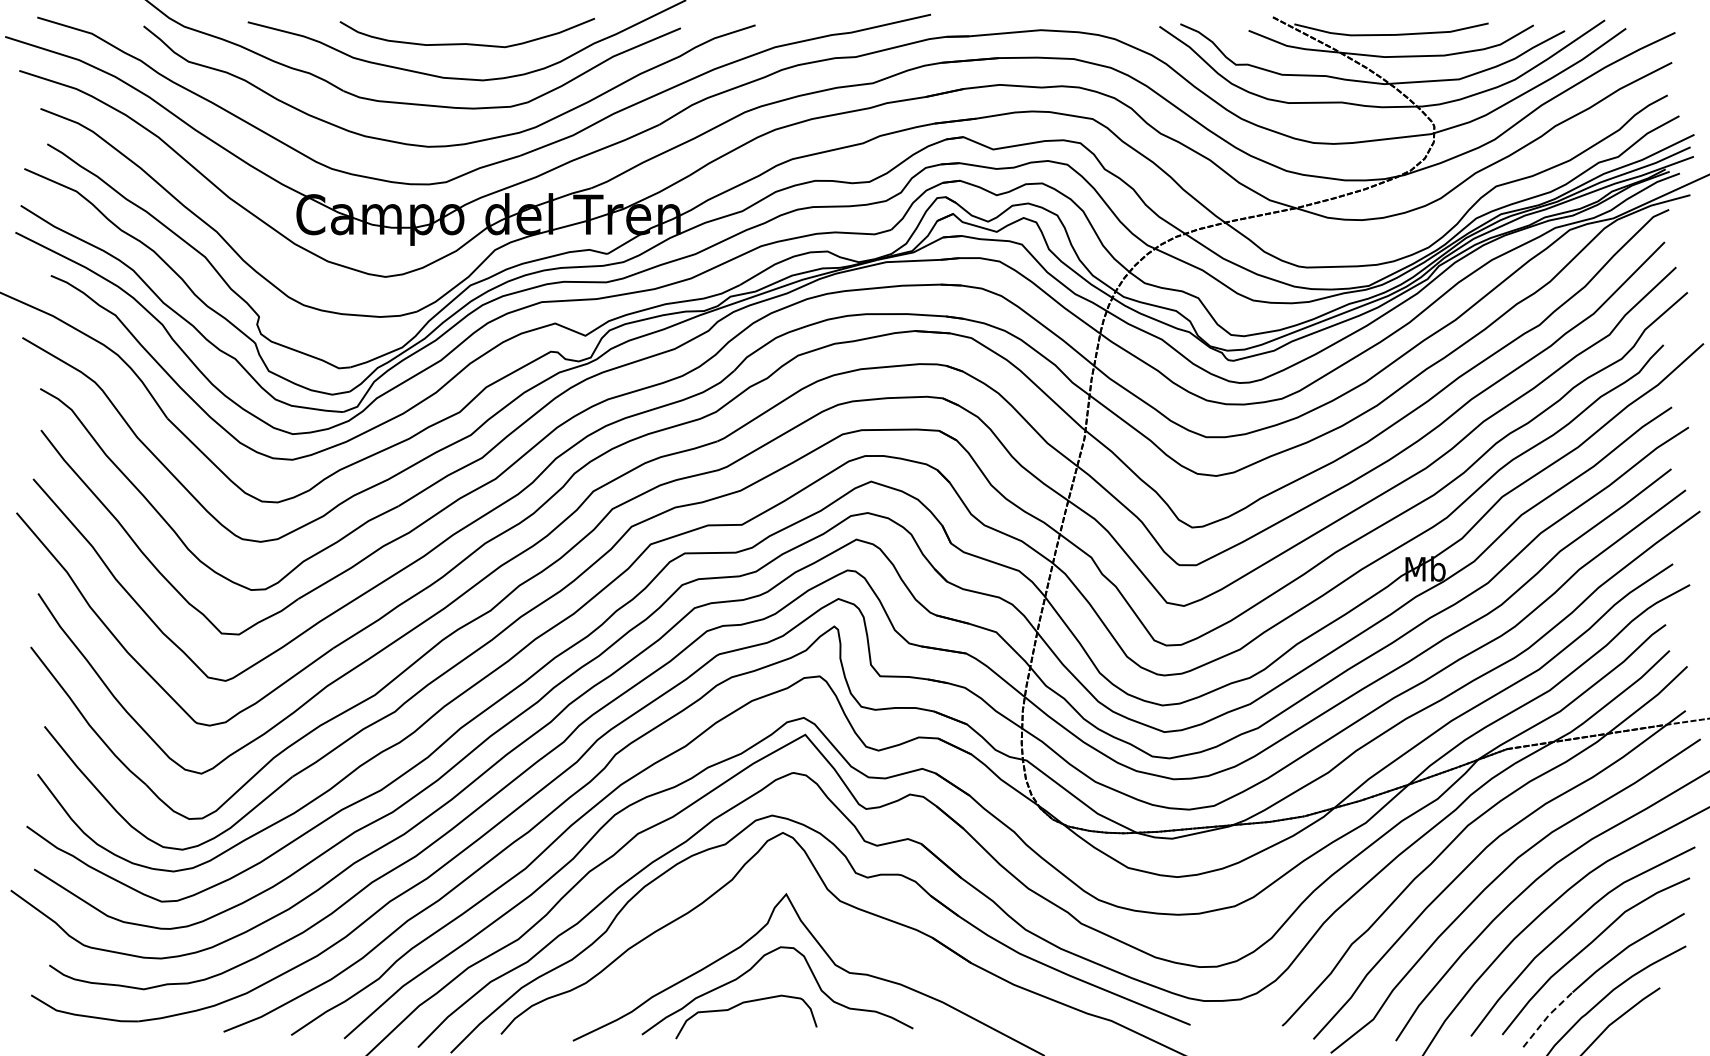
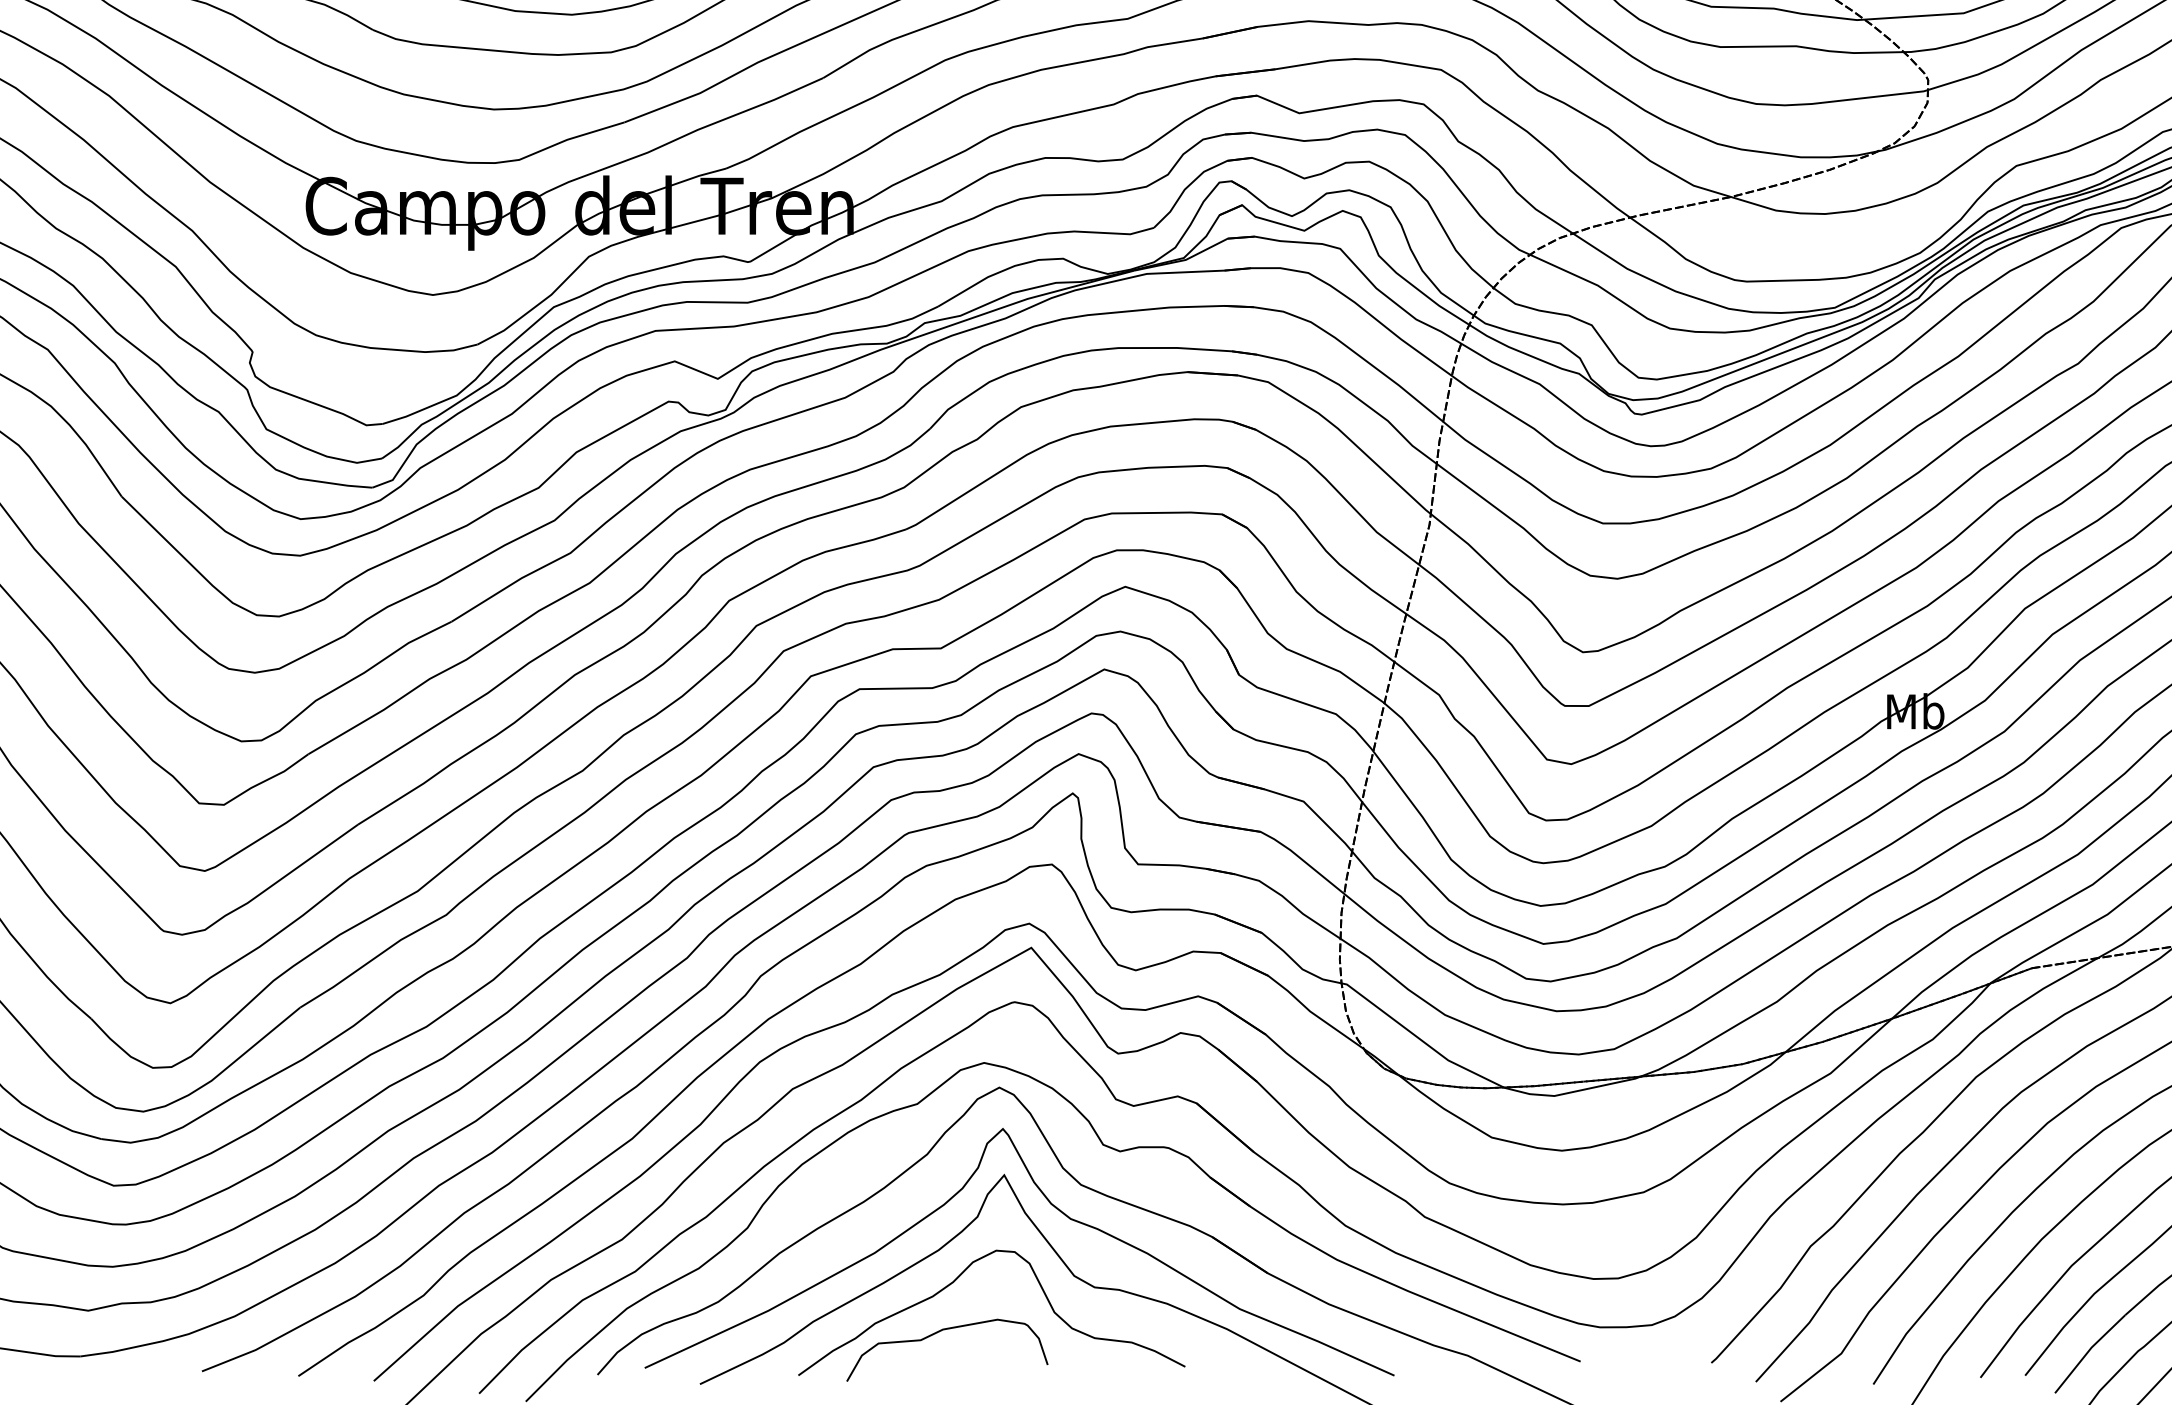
curve: (822, 918) -> (1055, 1209), added
line: (1546, 1018) -> (2088, 1352), dashed -> solid

